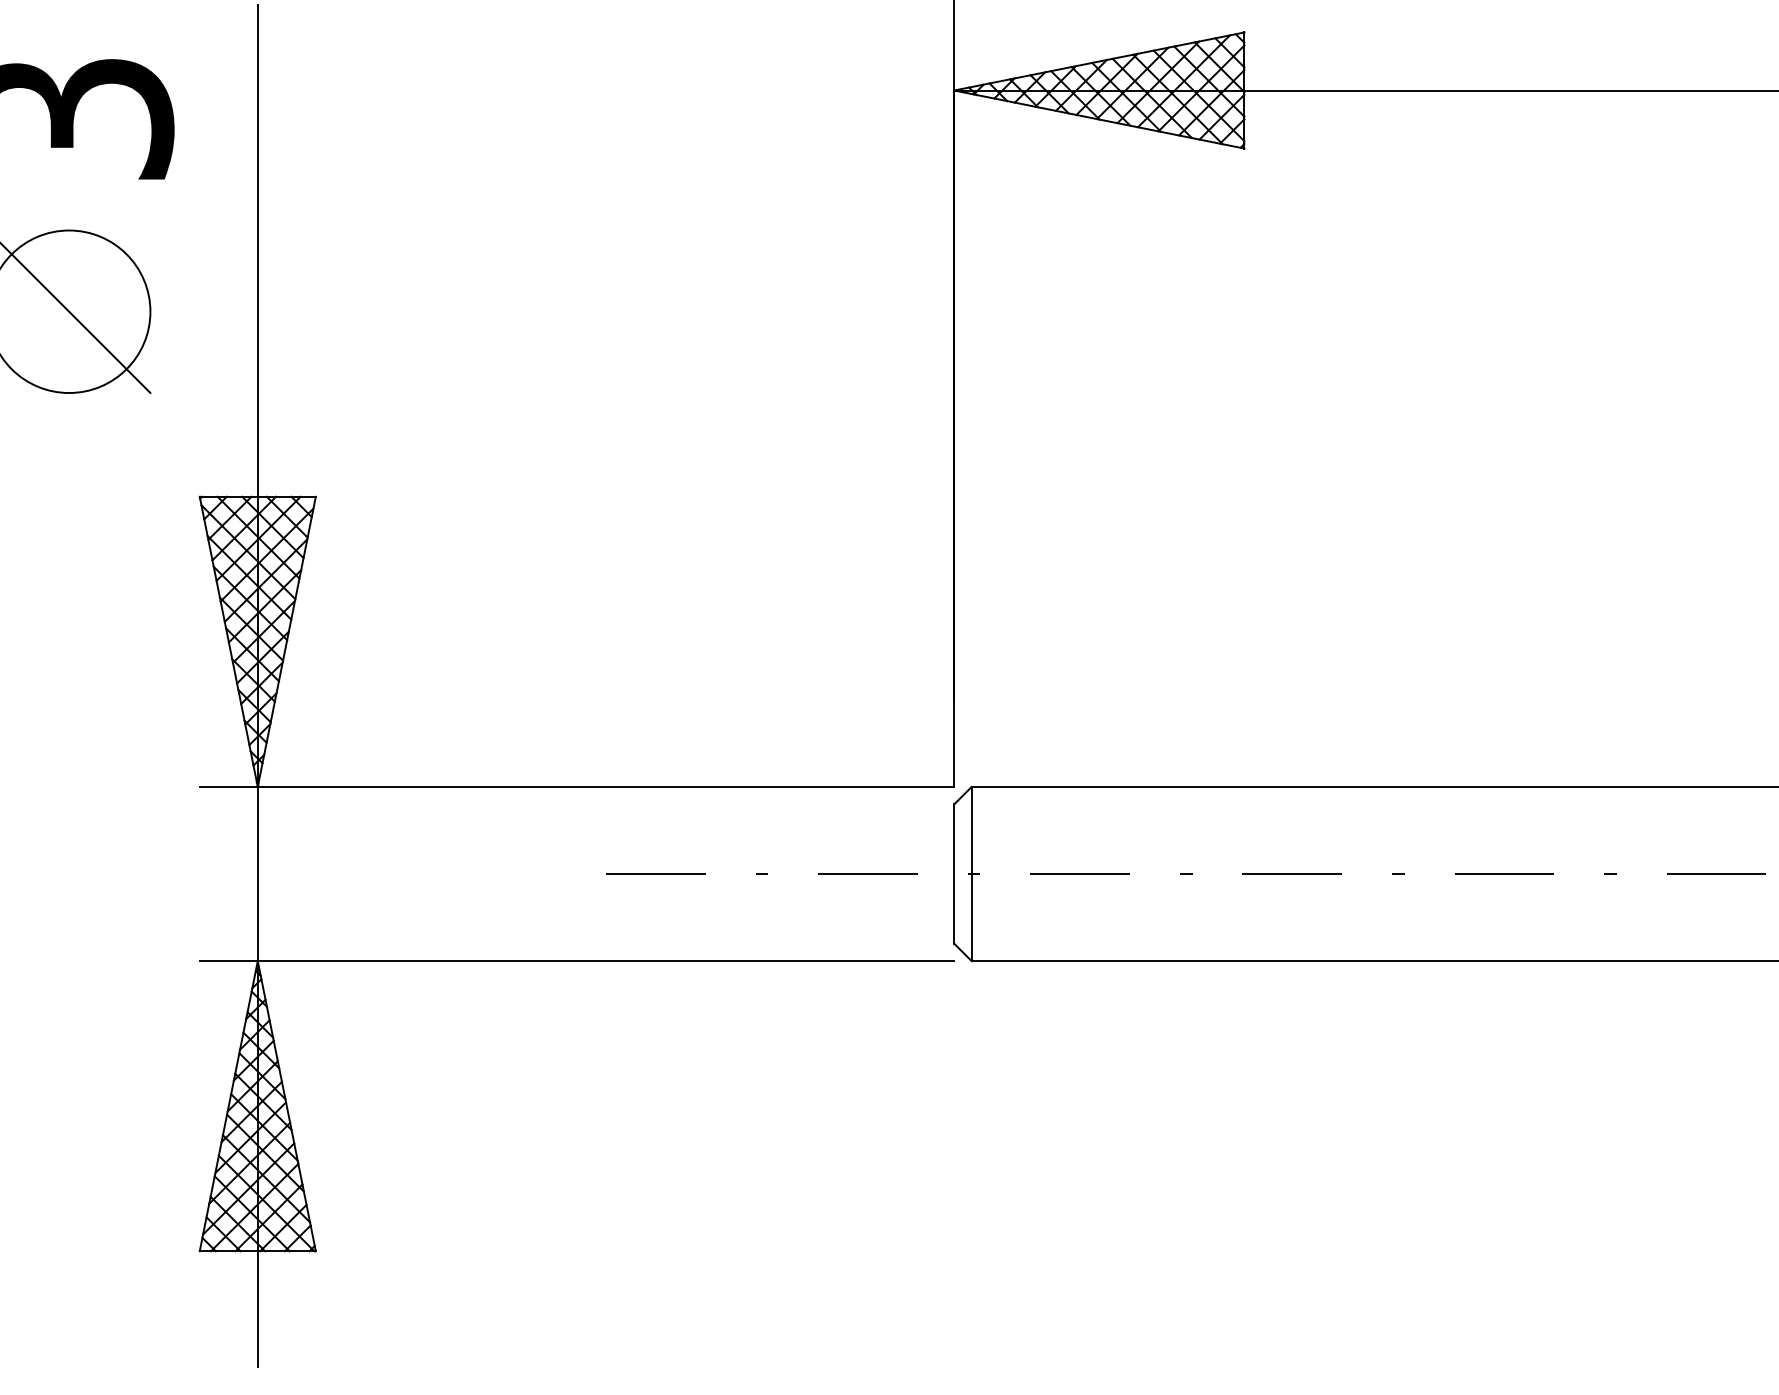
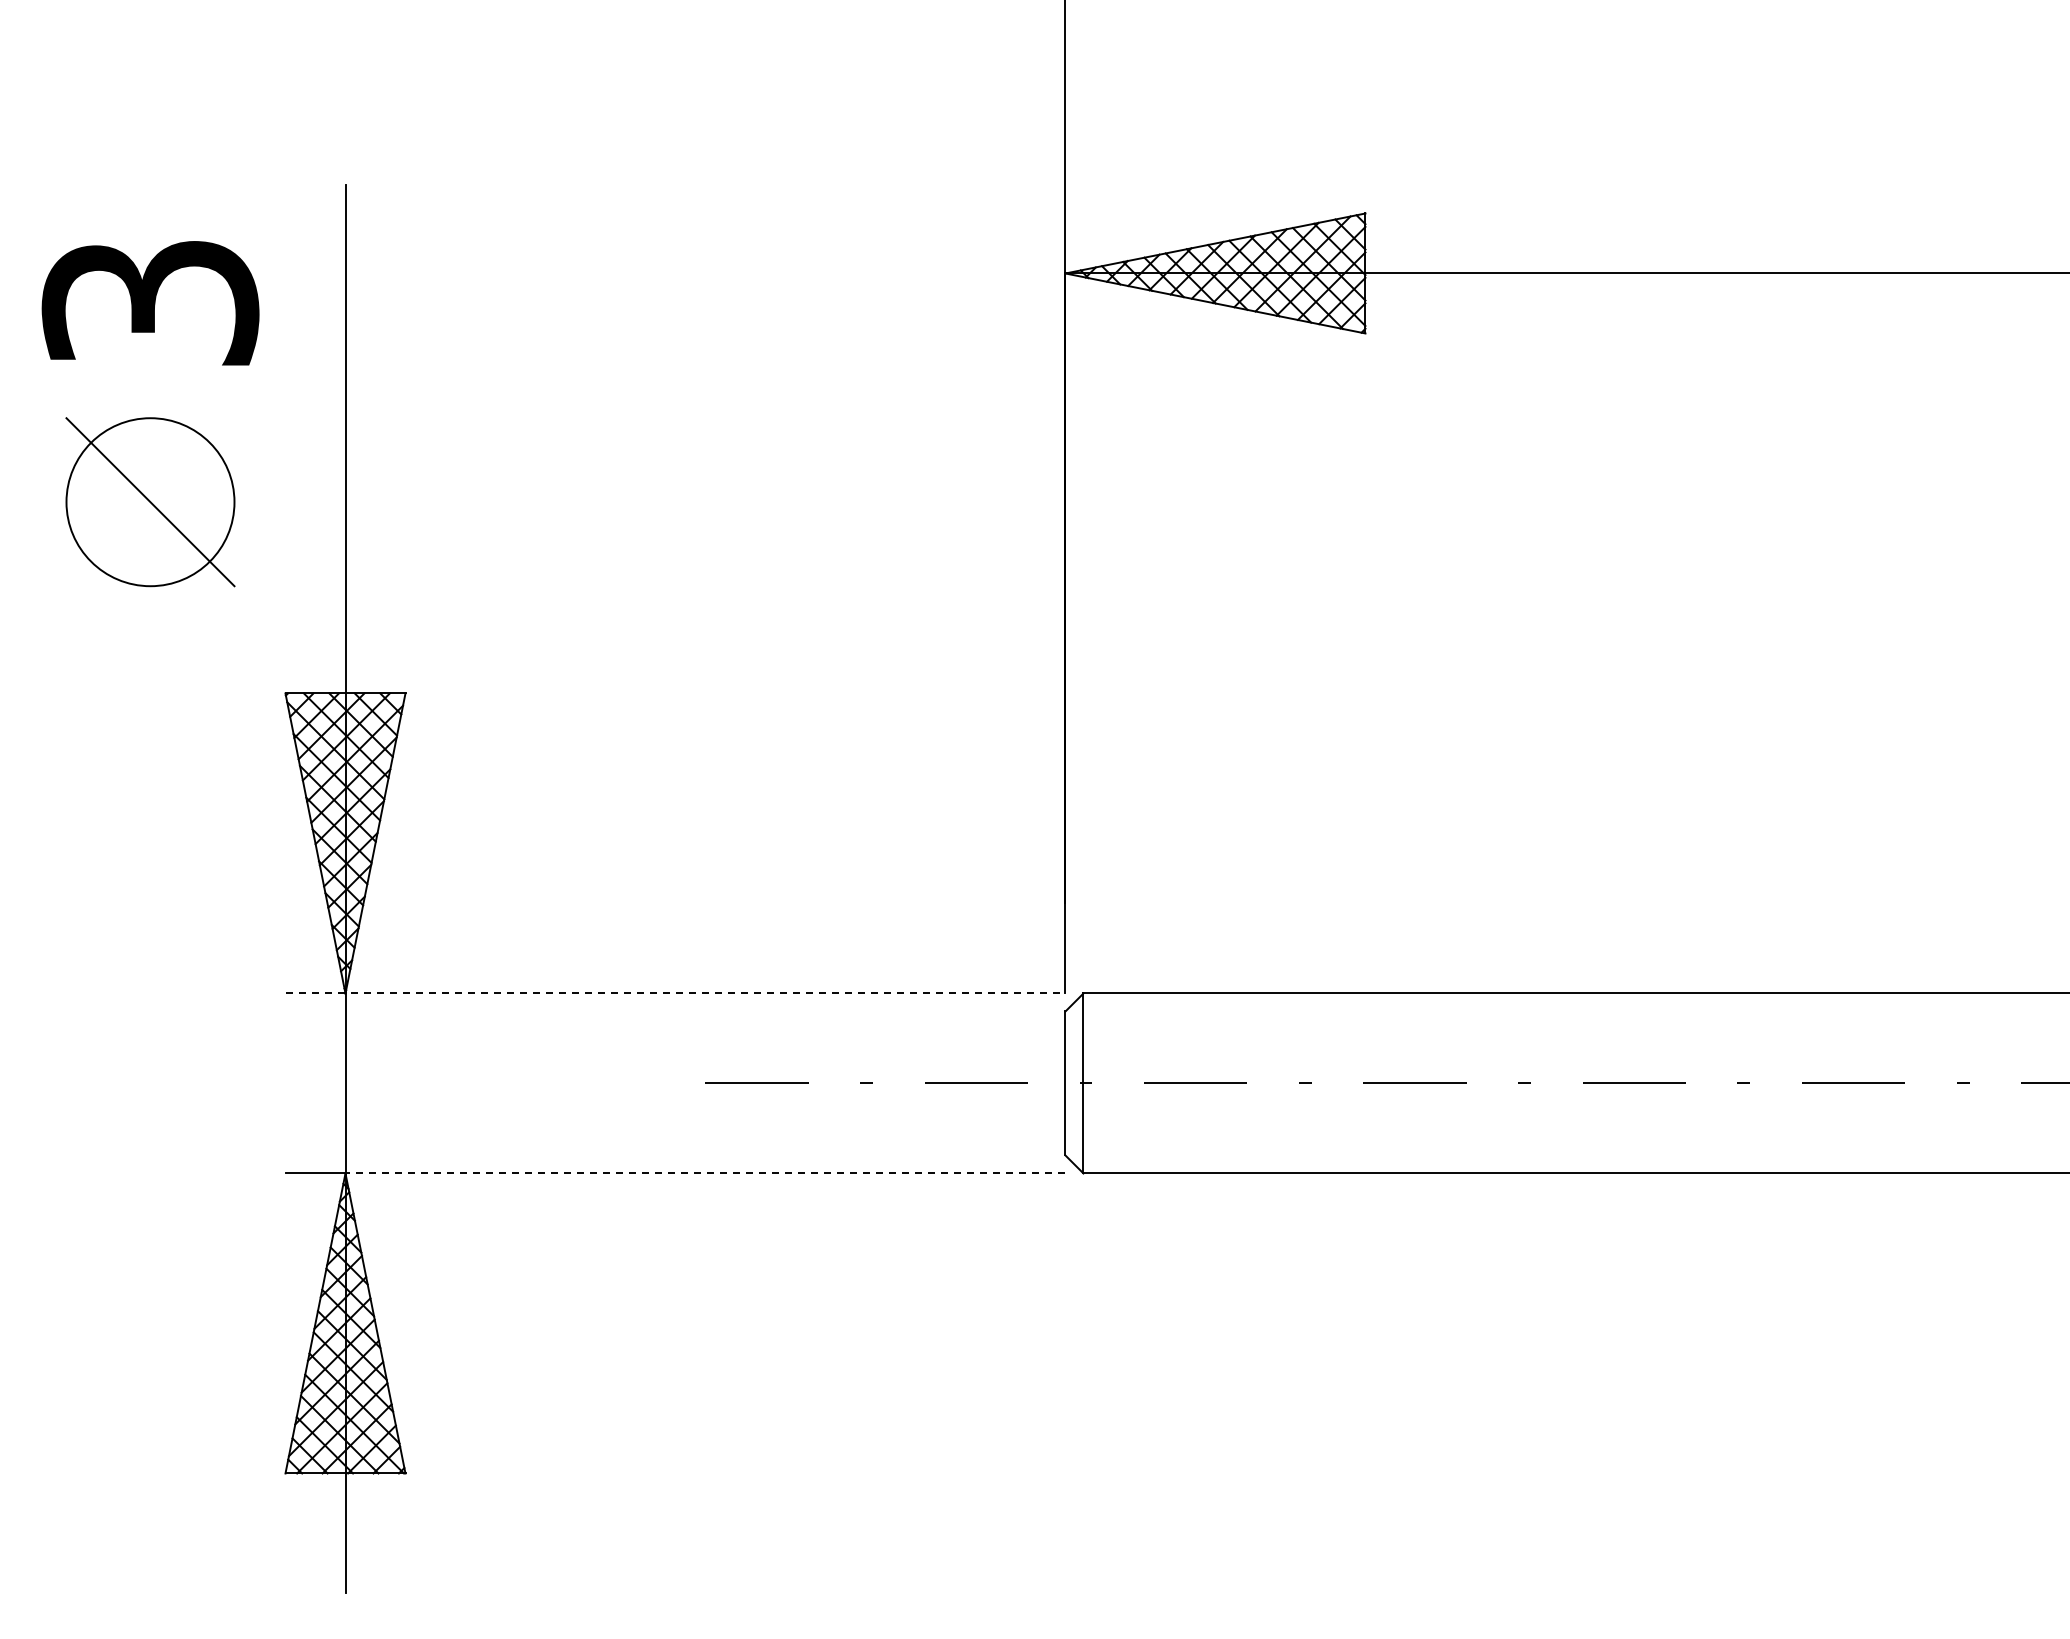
line: (577, 786) -> (675, 993), solid -> dashed
line: (606, 961) -> (705, 1173), solid -> dashed

